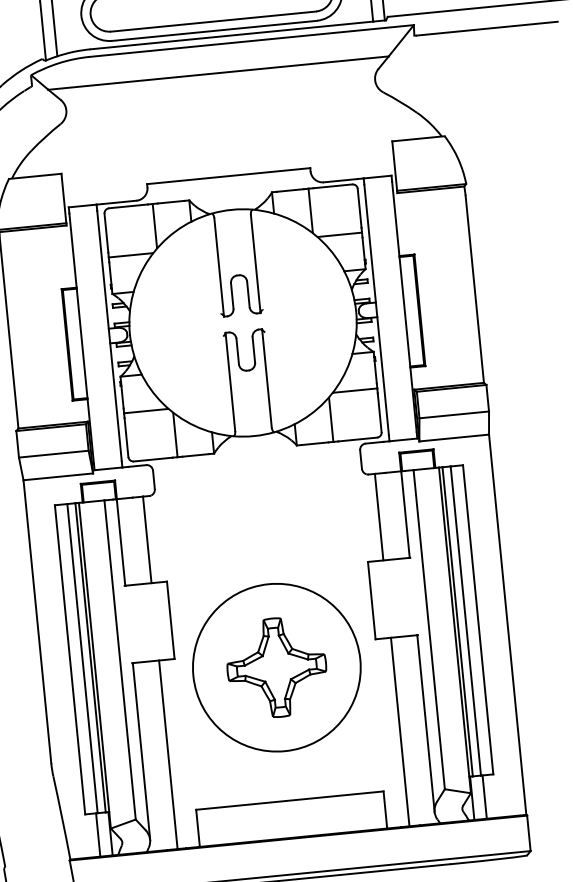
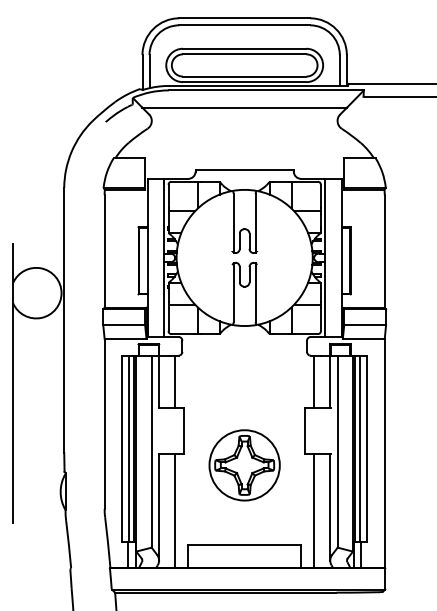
circle: (276, 667) -> (244, 465), size x0.7

